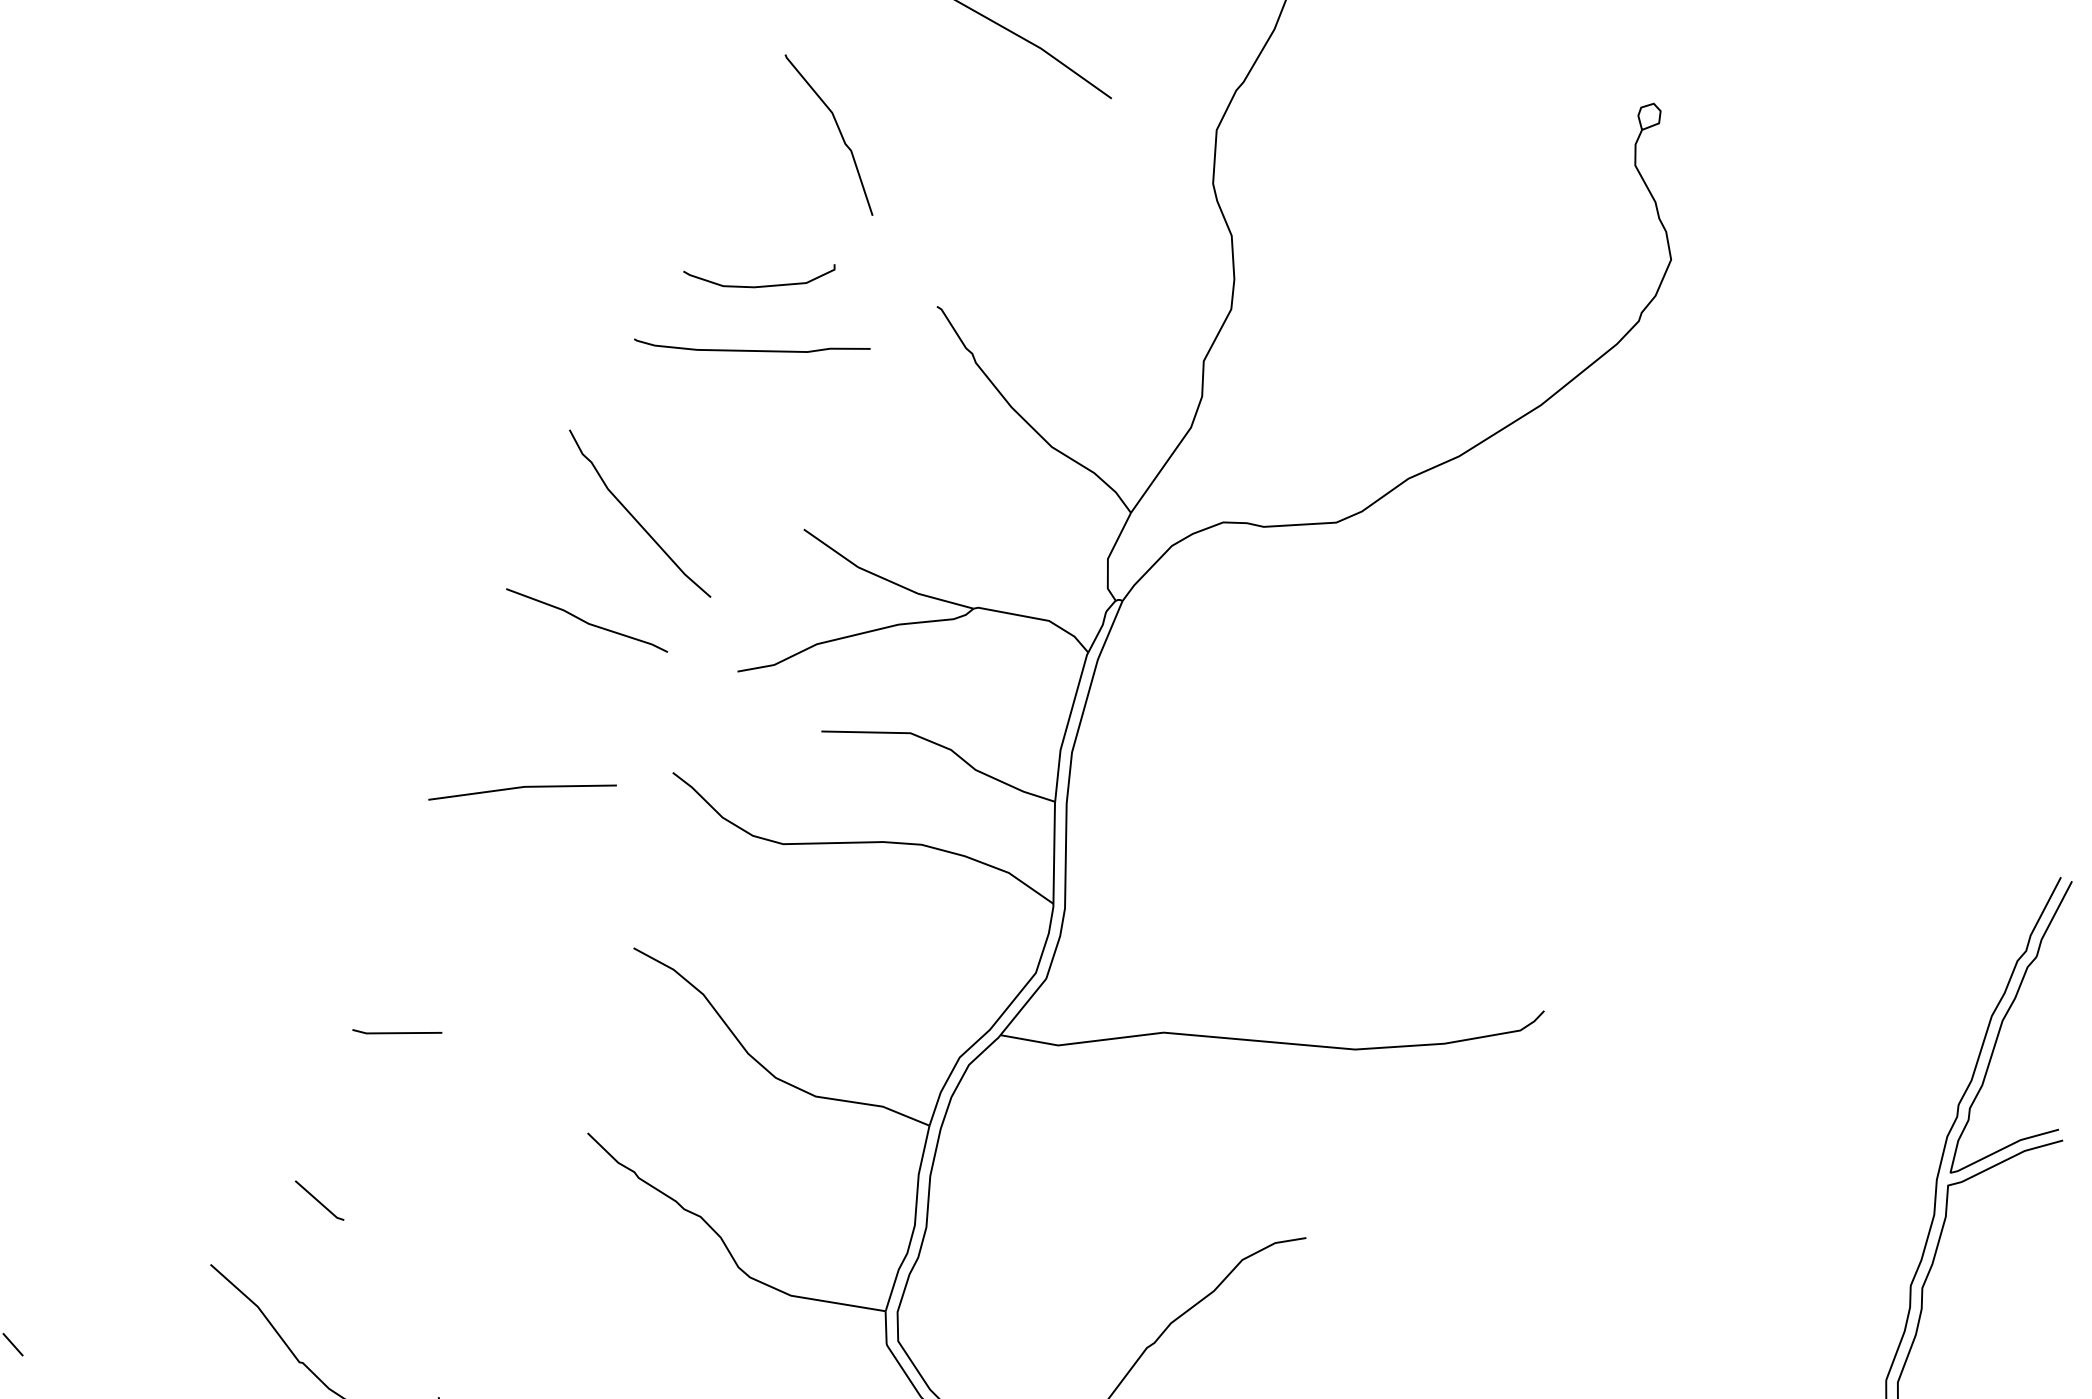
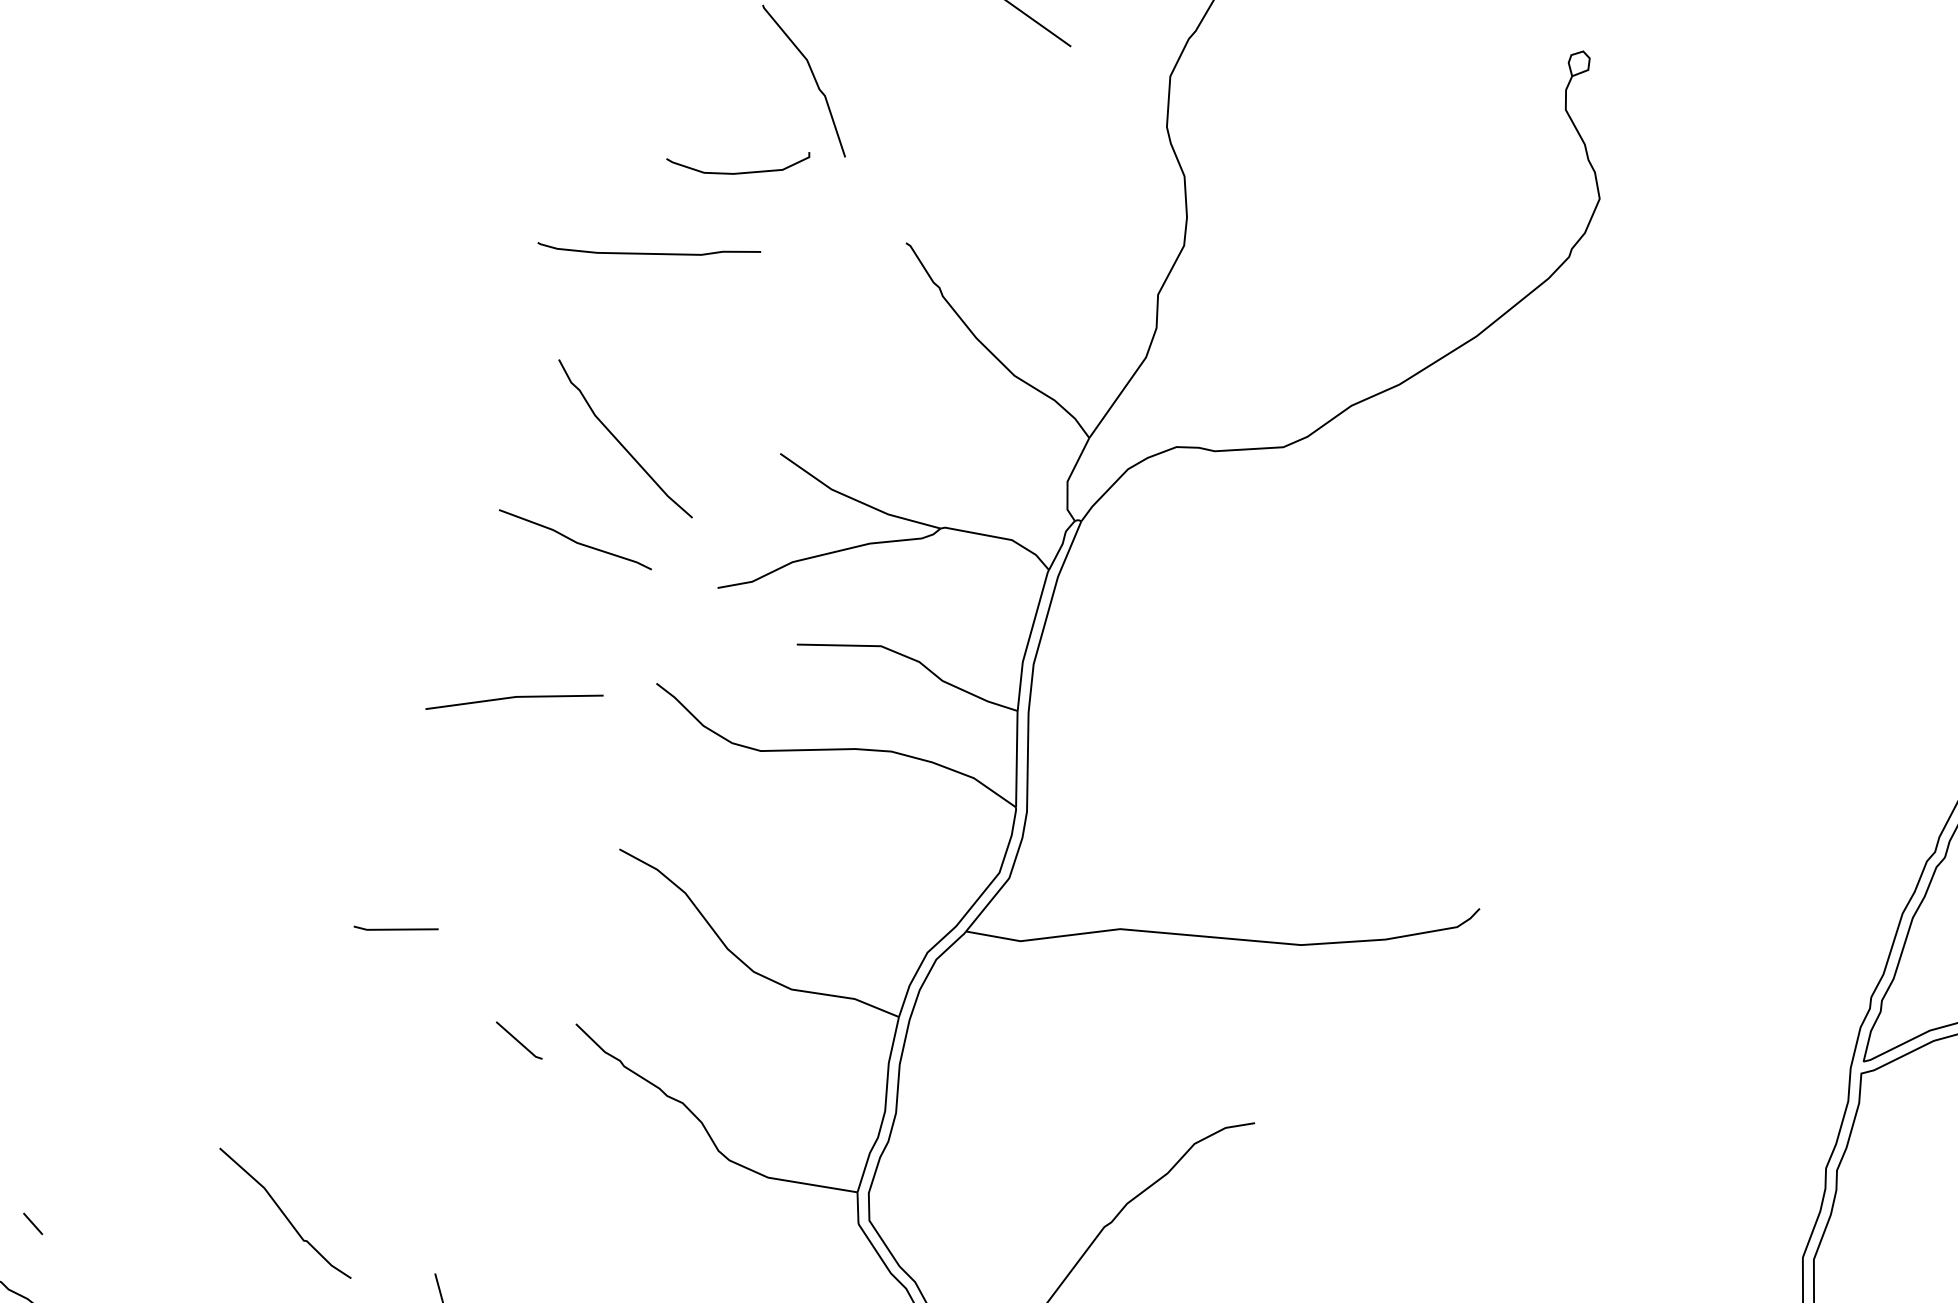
curve: (760, 285) -> (739, 172), moved
curve: (752, 350) -> (649, 253), moved
line: (319, 1200) -> (519, 1040), moved

